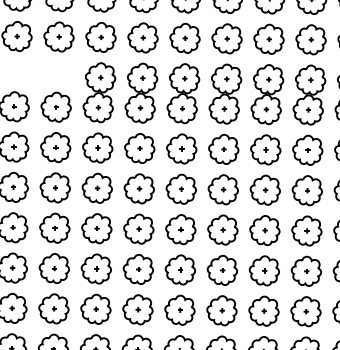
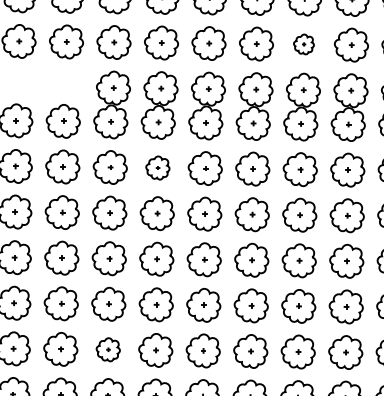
part: (268, 38) -> (303, 43), size x0.6
part: (139, 148) -> (157, 168), size x0.7
part: (95, 308) -> (107, 348), size x0.7

